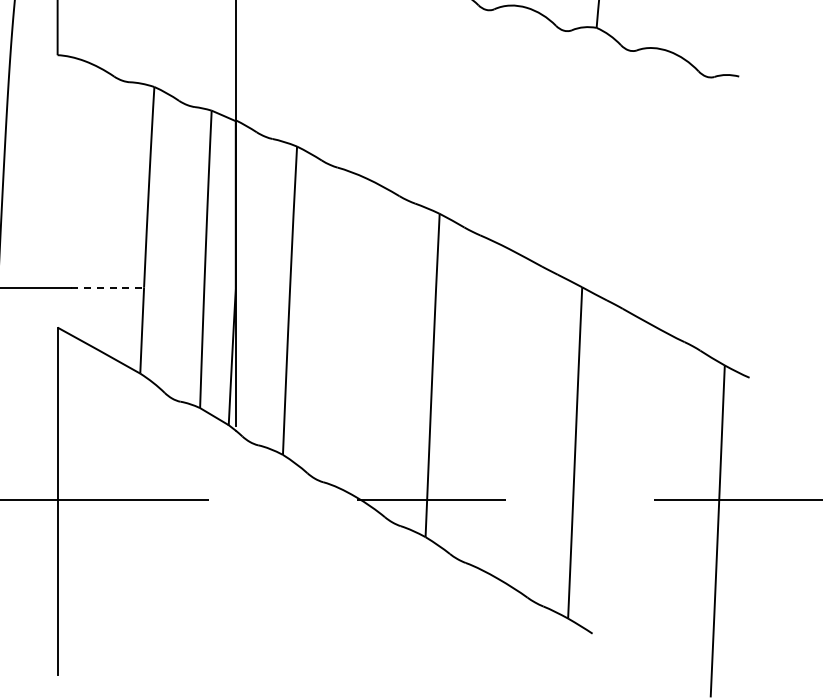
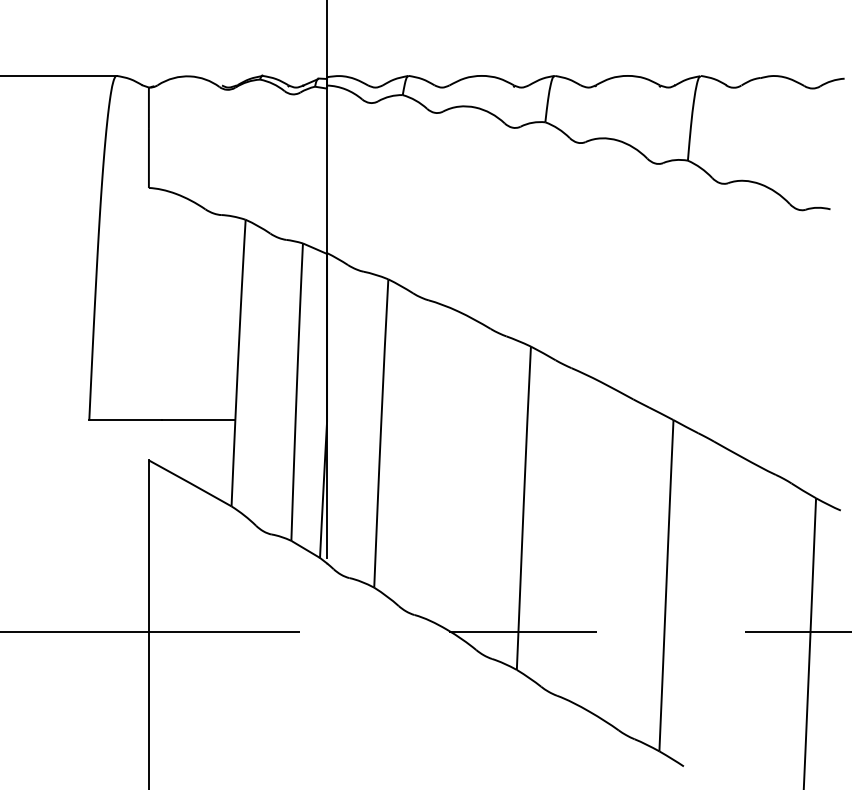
line: (108, 287) -> (199, 420), dashed -> solid

